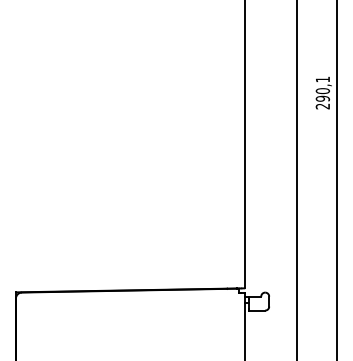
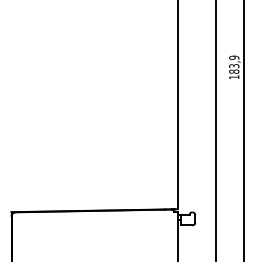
text: (323, 93) -> (234, 67), 290,1 -> 183,9

